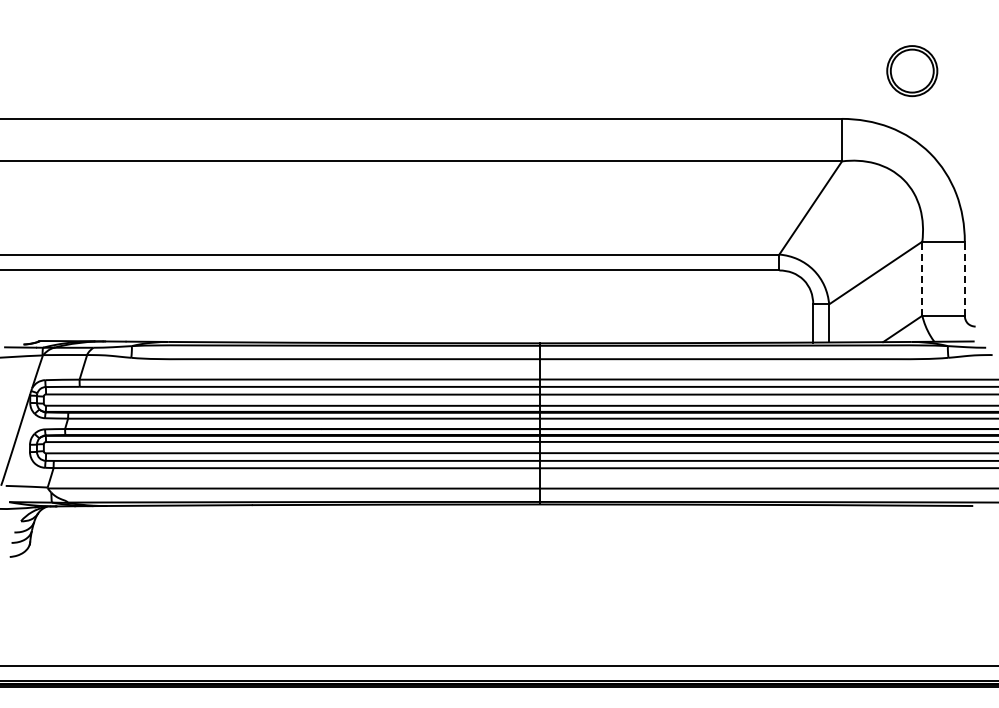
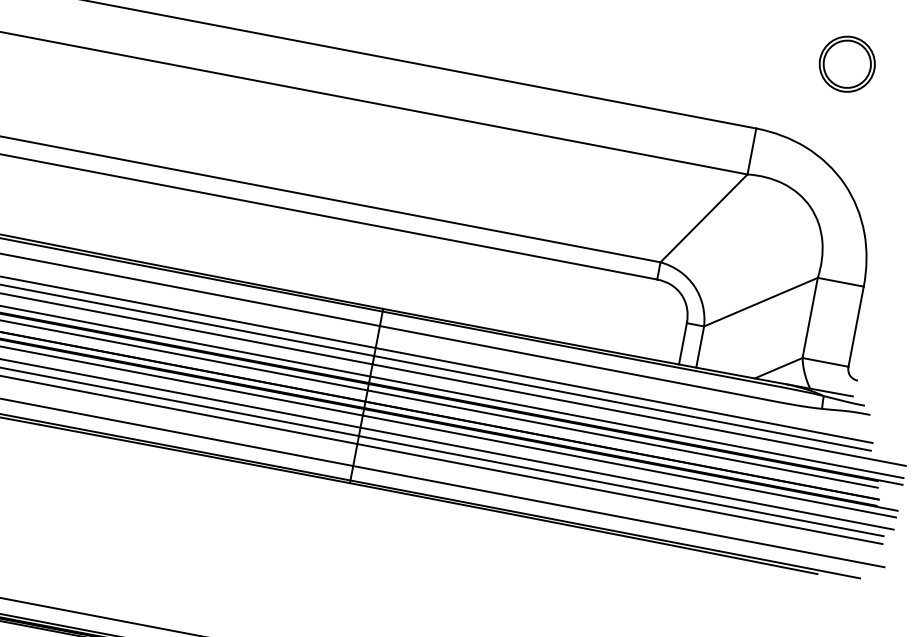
part: (912, 71) -> (847, 64), moved
line: (922, 278) -> (810, 317), dashed -> solid
line: (964, 278) -> (855, 326), dashed -> solid

